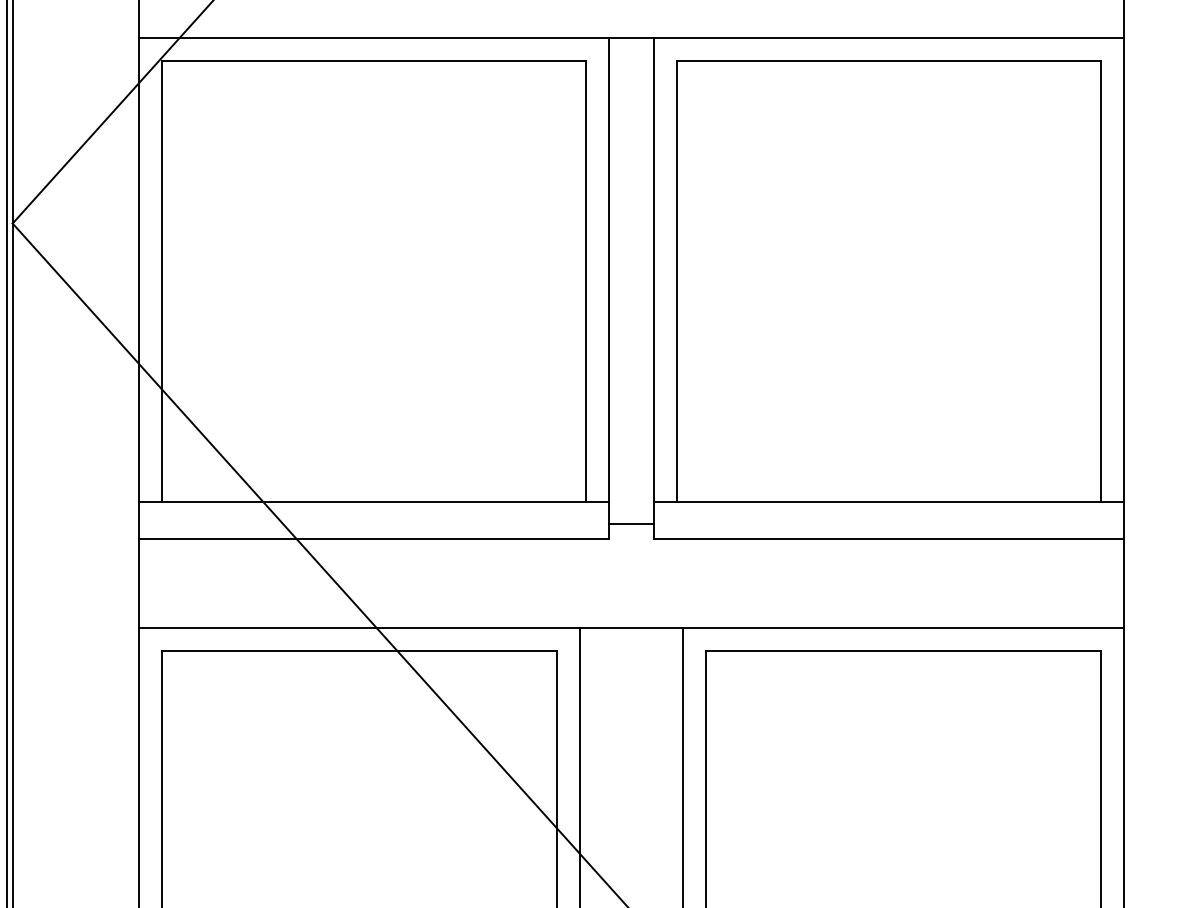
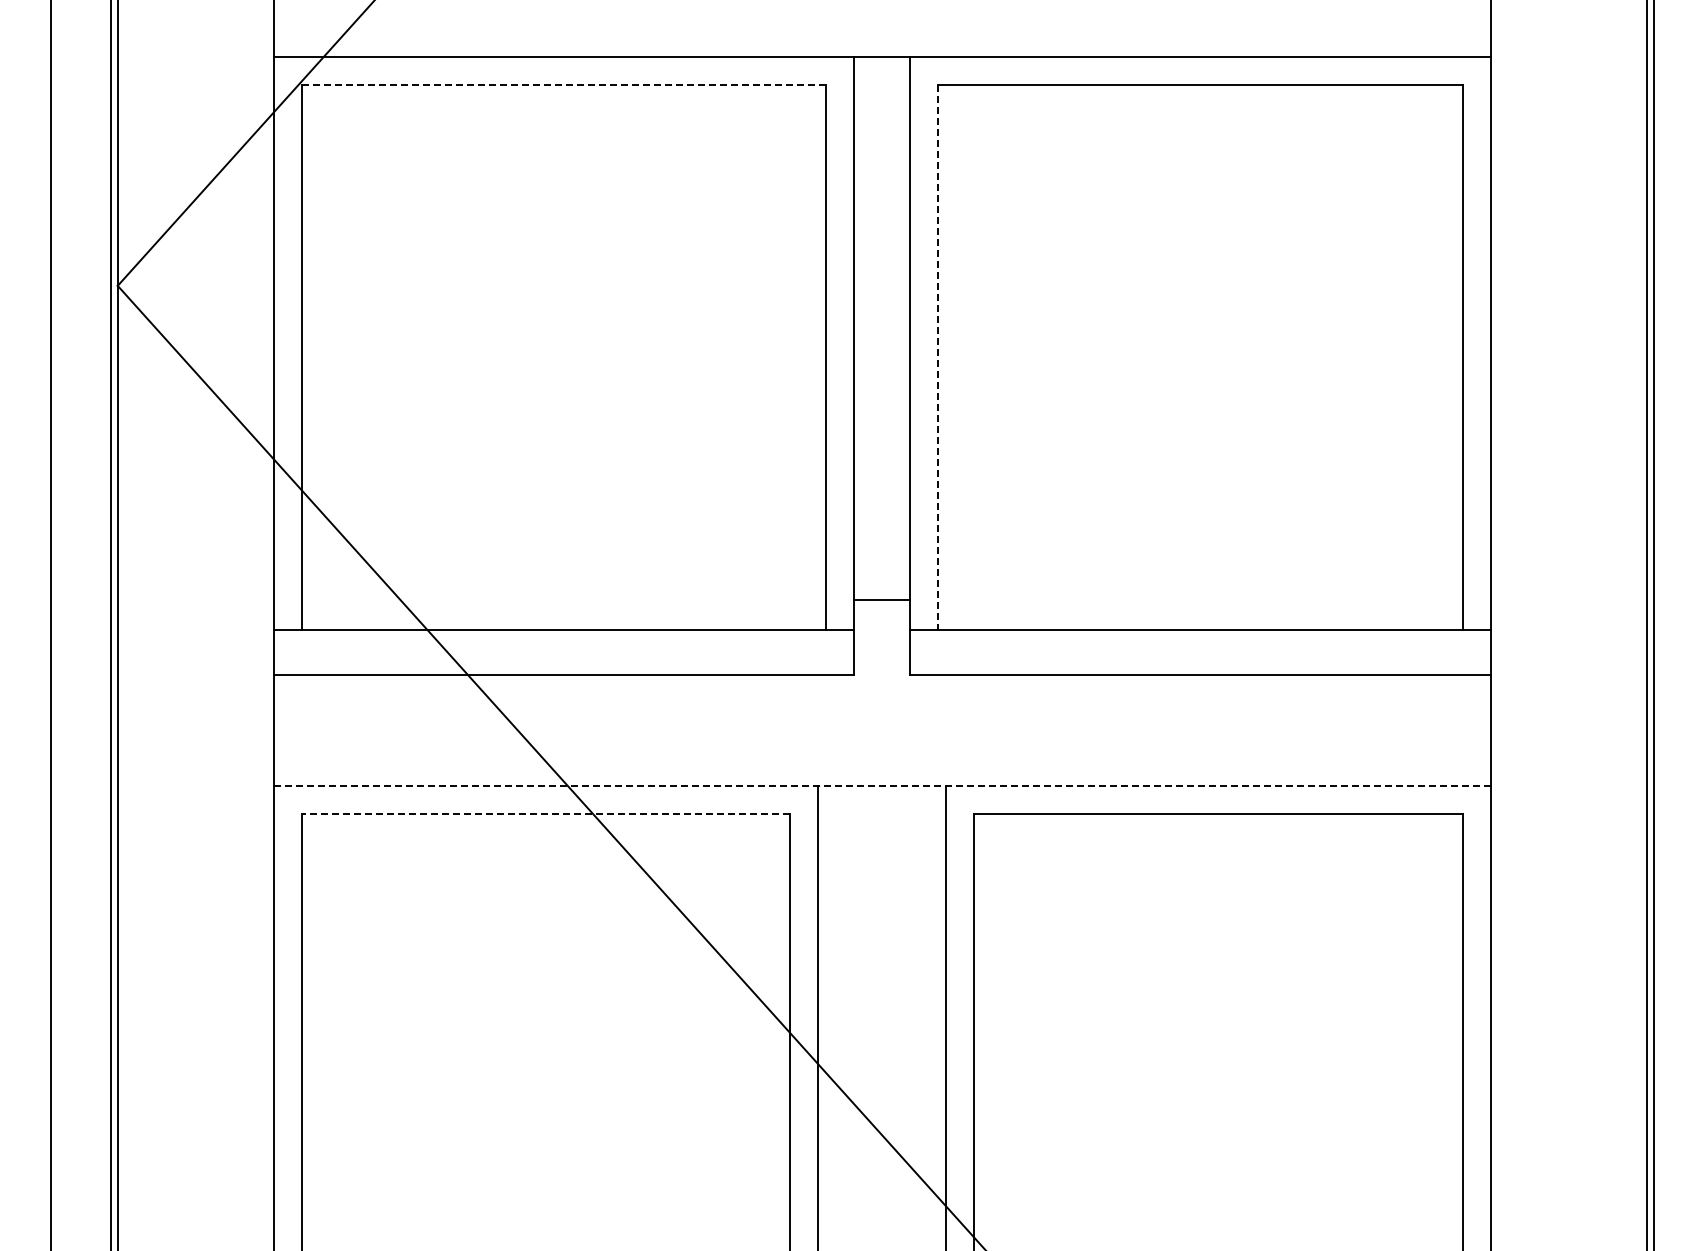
line: (373, 60) -> (563, 84), solid -> dashed
line: (676, 281) -> (938, 357), solid -> dashed
line: (631, 524) -> (882, 599), moved
line: (630, 627) -> (881, 785), solid -> dashed
line: (358, 650) -> (545, 813), solid -> dashed

